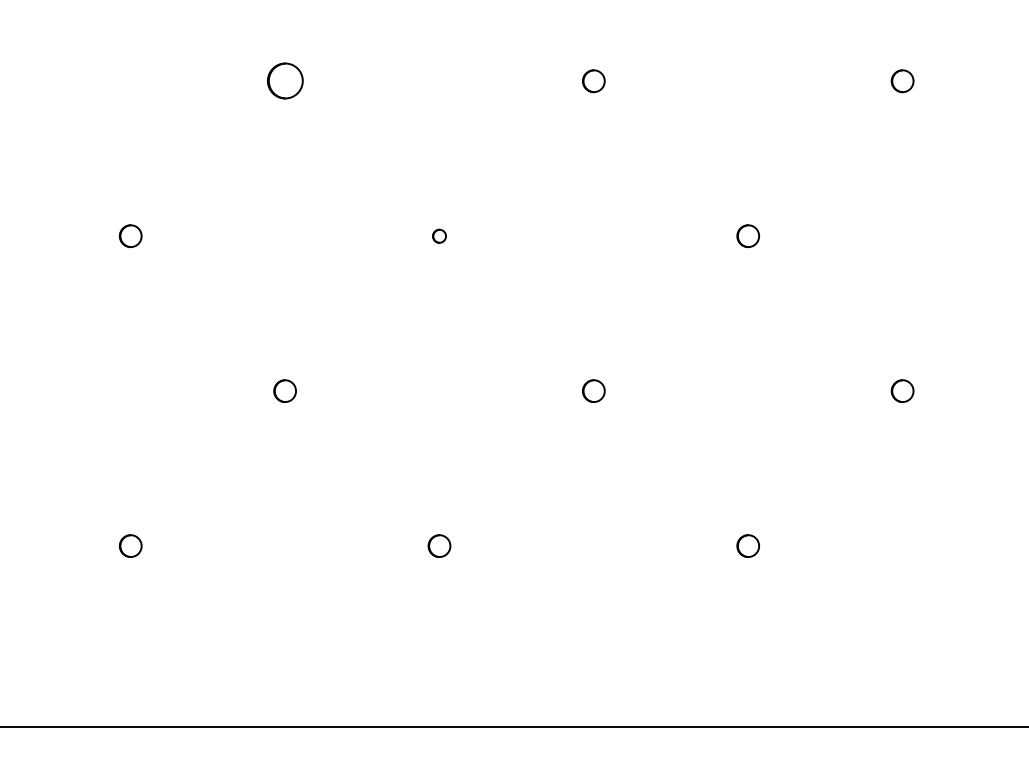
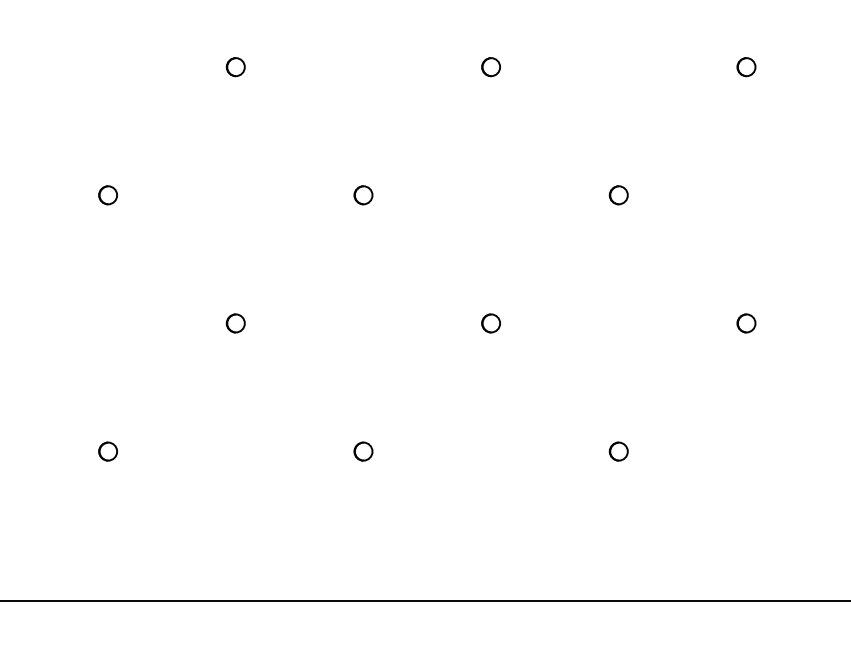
circle: (284, 81) -> (235, 67), size x0.62
circle: (439, 236) -> (363, 195), size x1.67

